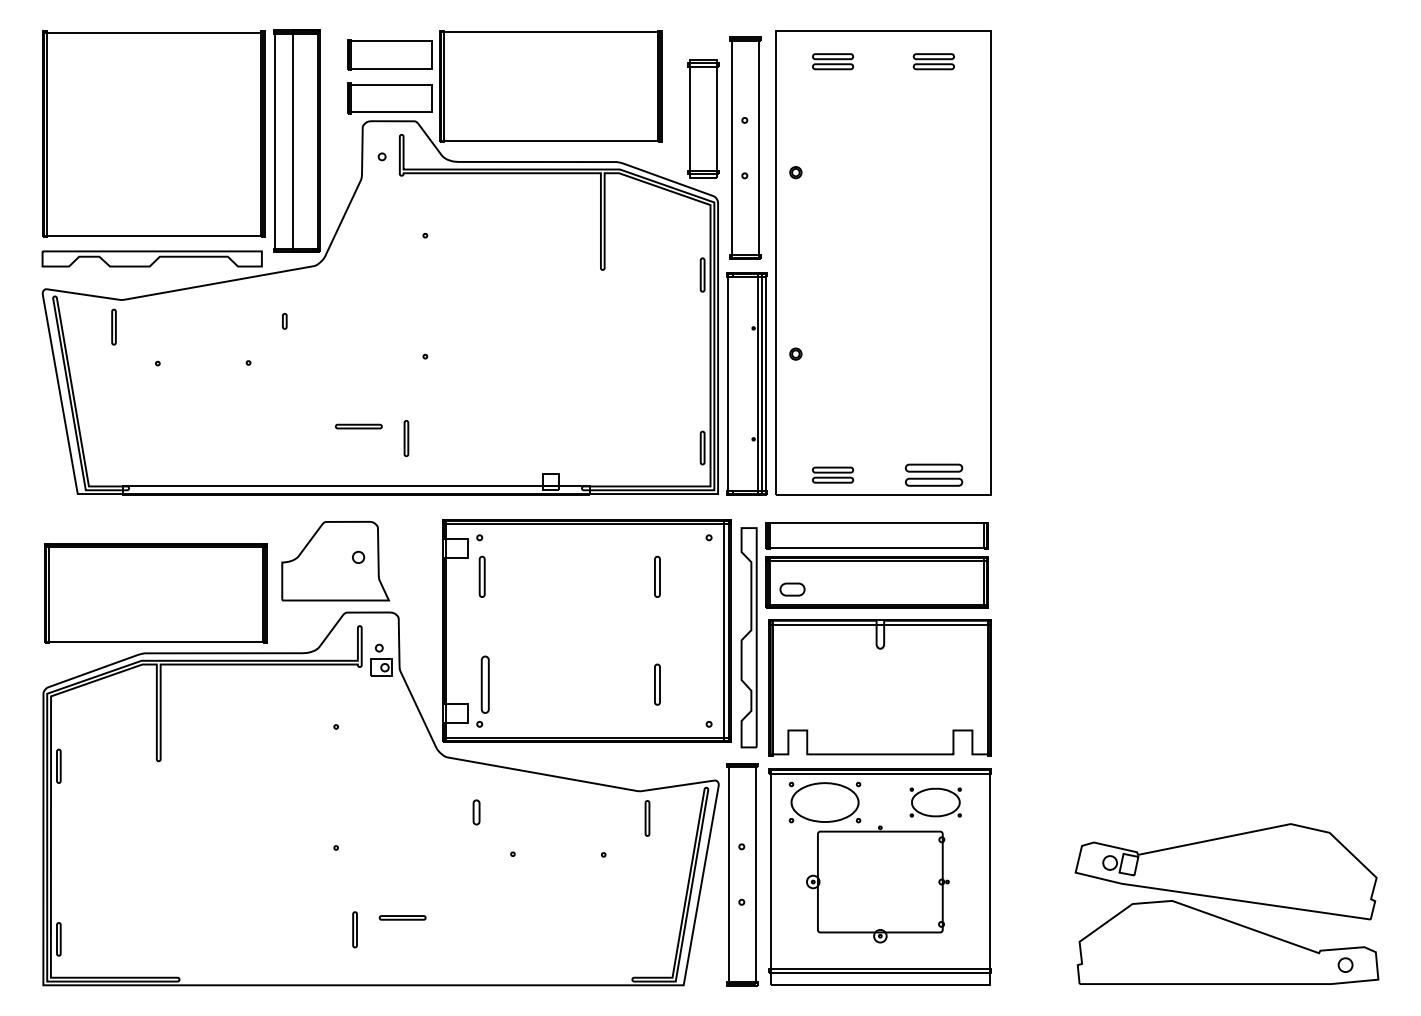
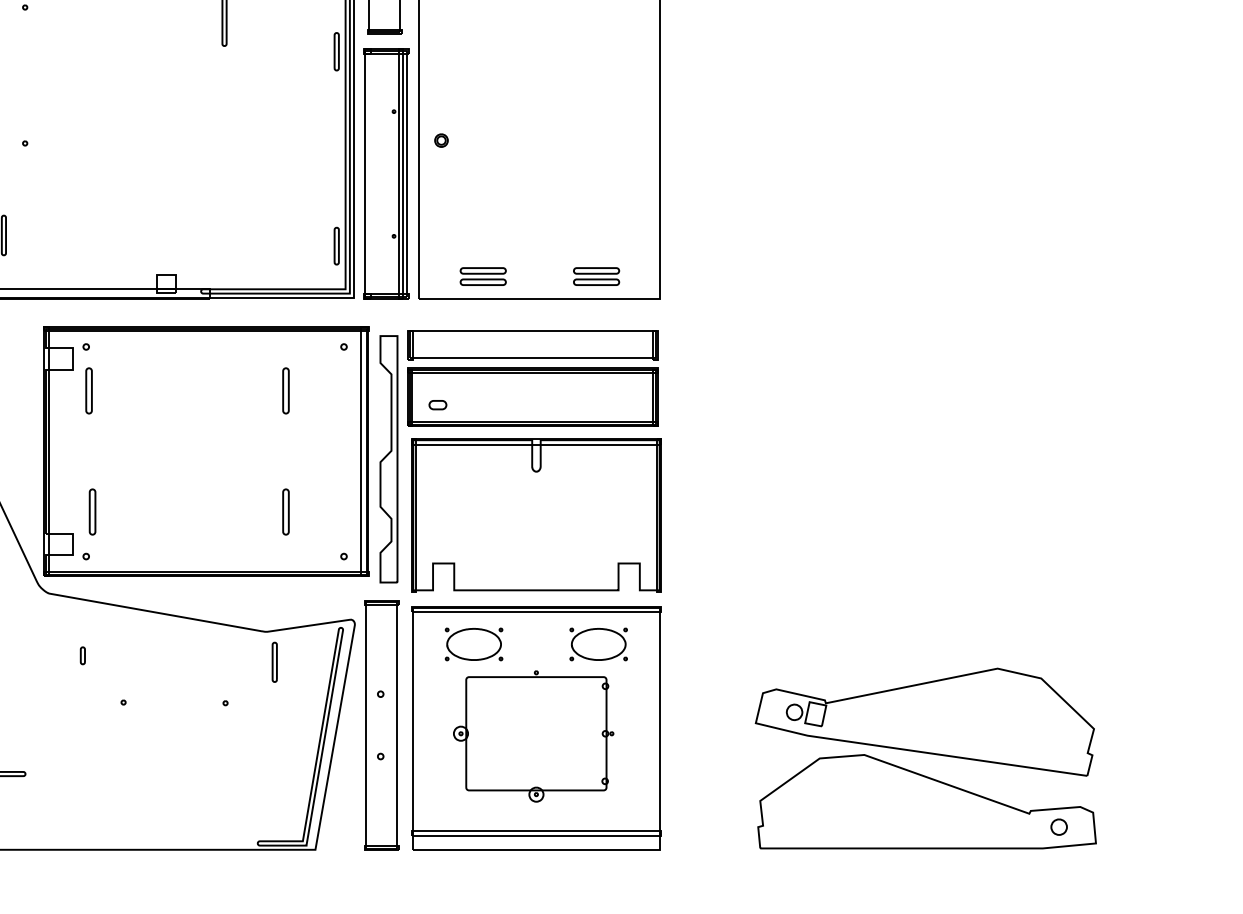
part: (933, 474) -> (596, 275), size x0.71
part: (792, 589) -> (437, 405), size x0.62
part: (485, 684) -> (92, 511), size x0.71
part: (824, 802) -> (473, 644), size x0.71
part: (476, 812) -> (82, 655), size x0.62

